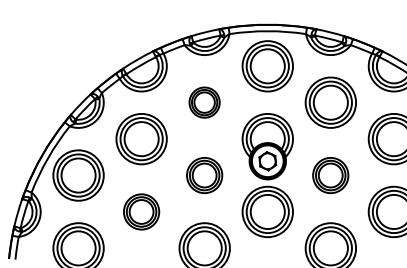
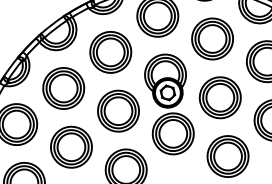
part: (204, 102) -> (110, 52), size x1.67
part: (204, 175) -> (118, 111), size x1.43
part: (330, 175) -> (220, 97), size x1.43
part: (141, 211) -> (71, 146), size x1.43

